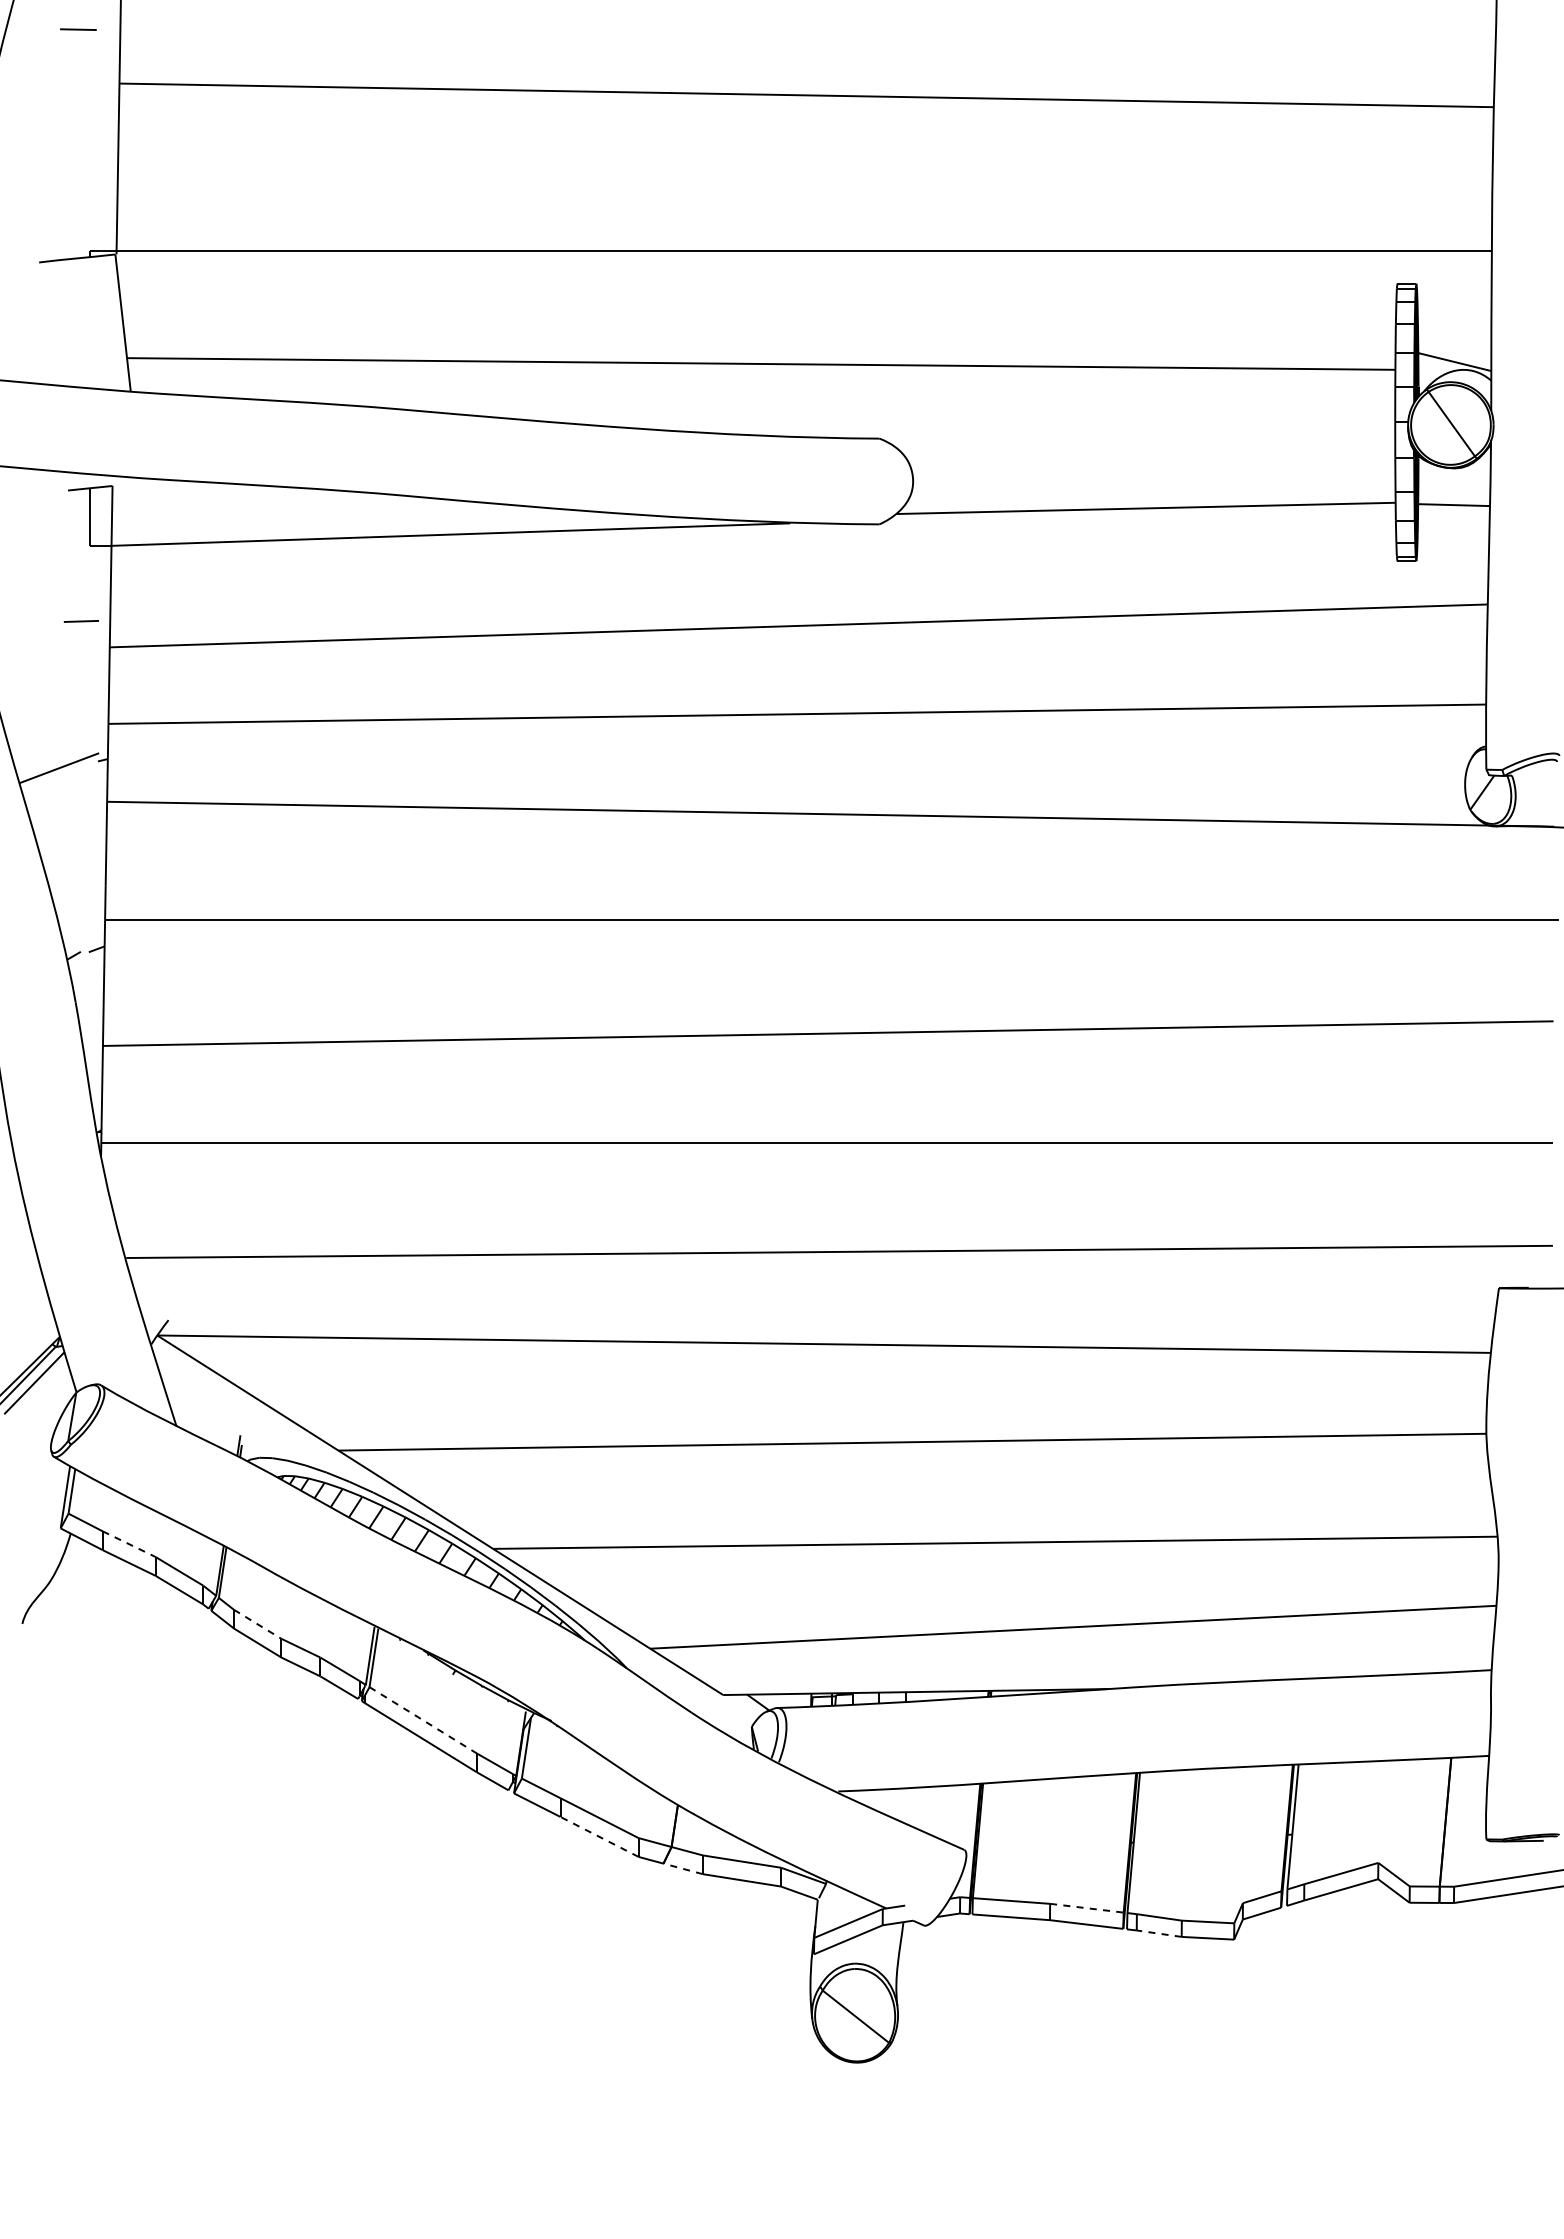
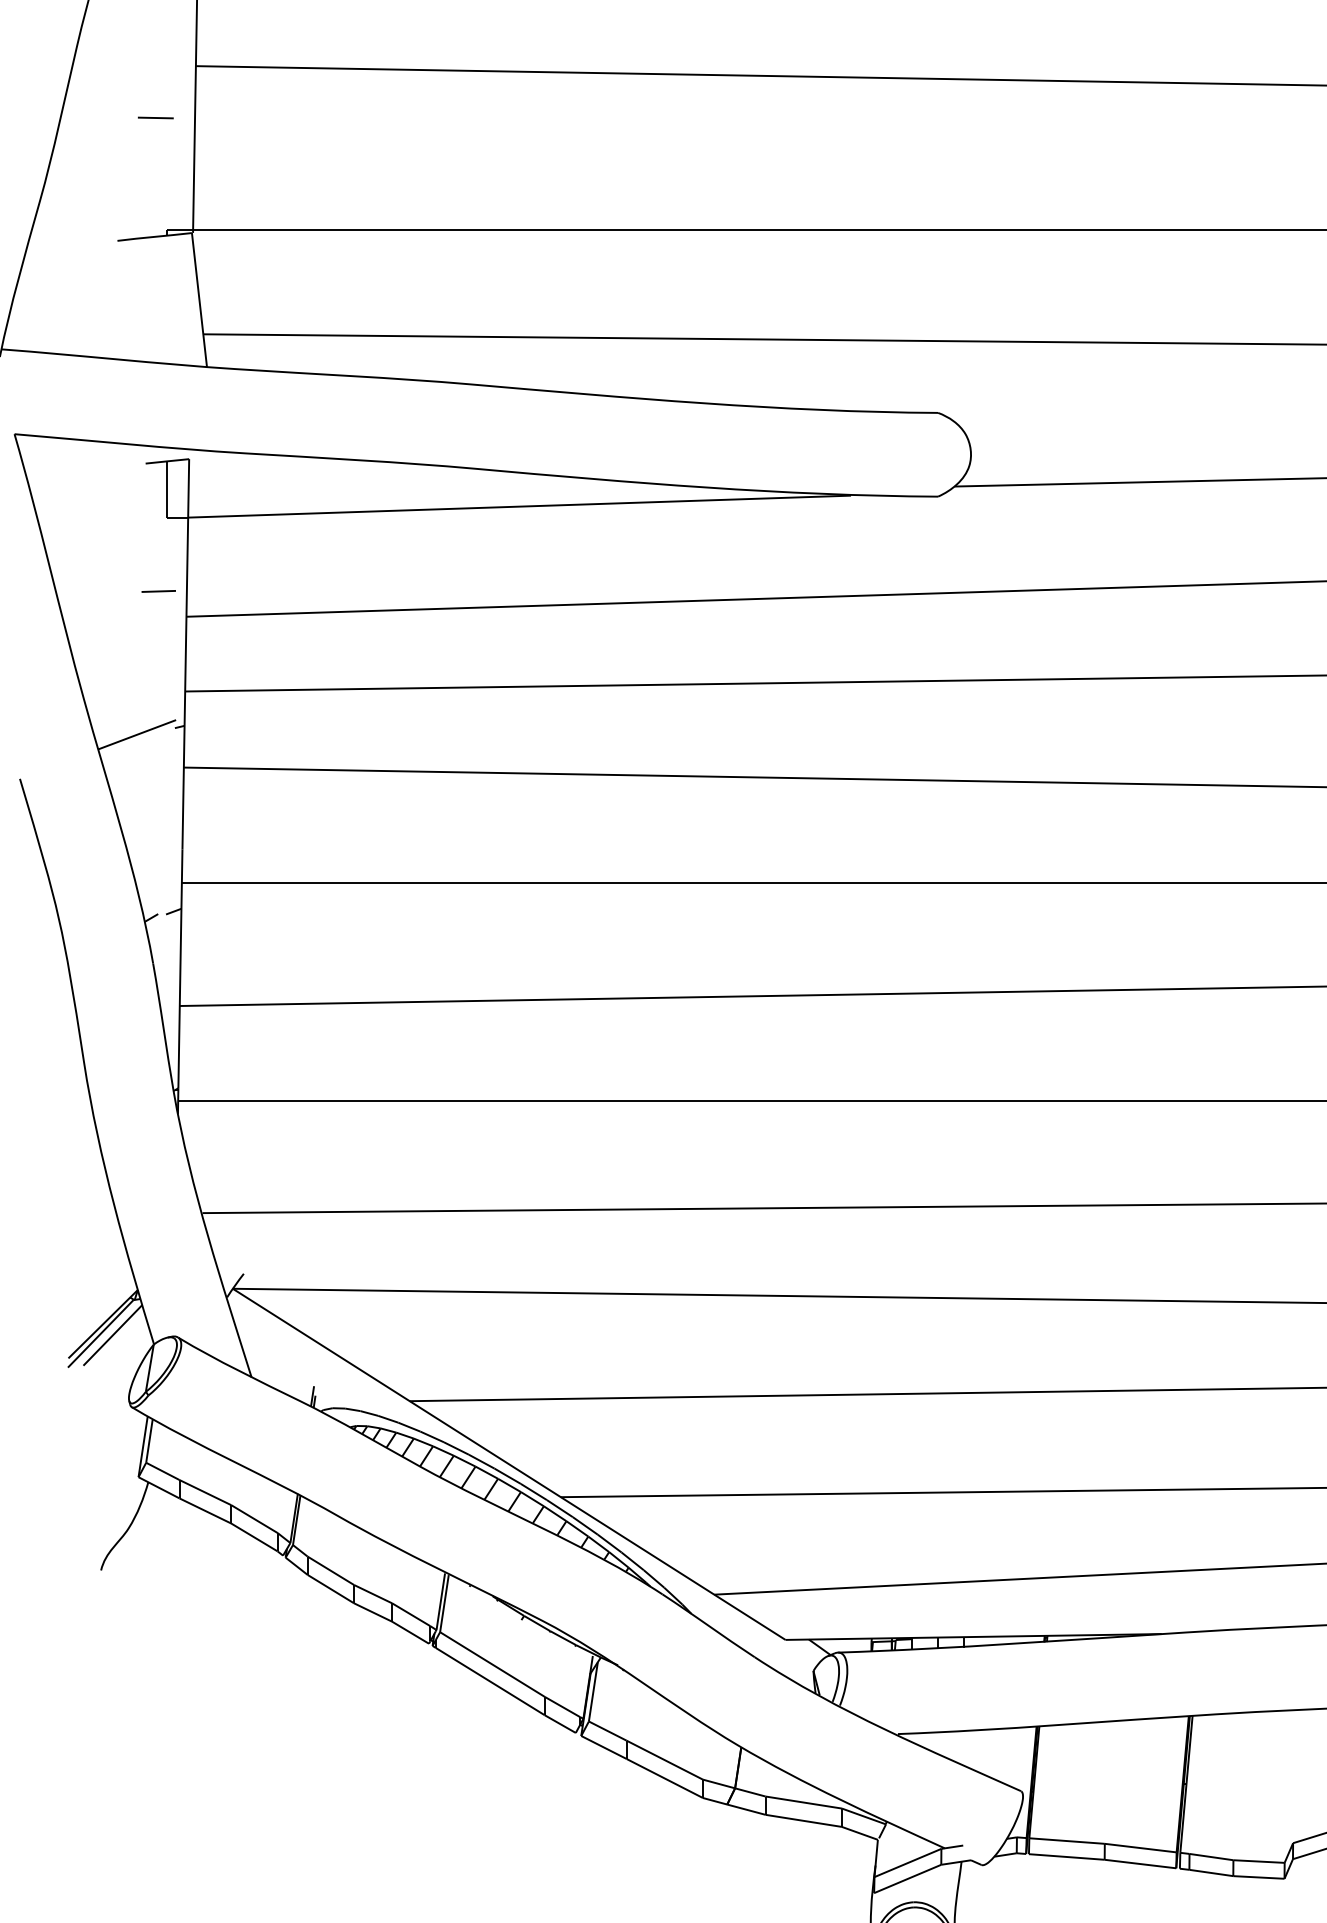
line: (78, 29) -> (155, 117), moved
line: (129, 1544) -> (205, 1492), dashed -> solid
line: (257, 1624) -> (330, 1571), dashed -> solid
line: (423, 1720) -> (492, 1664), dashed -> solid
line: (599, 1836) -> (664, 1778), dashed -> solid
line: (682, 1868) -> (745, 1809), dashed -> solid
line: (1087, 1908) -> (1141, 1848), dashed -> solid
line: (1159, 1933) -> (1211, 1872), dashed -> solid

